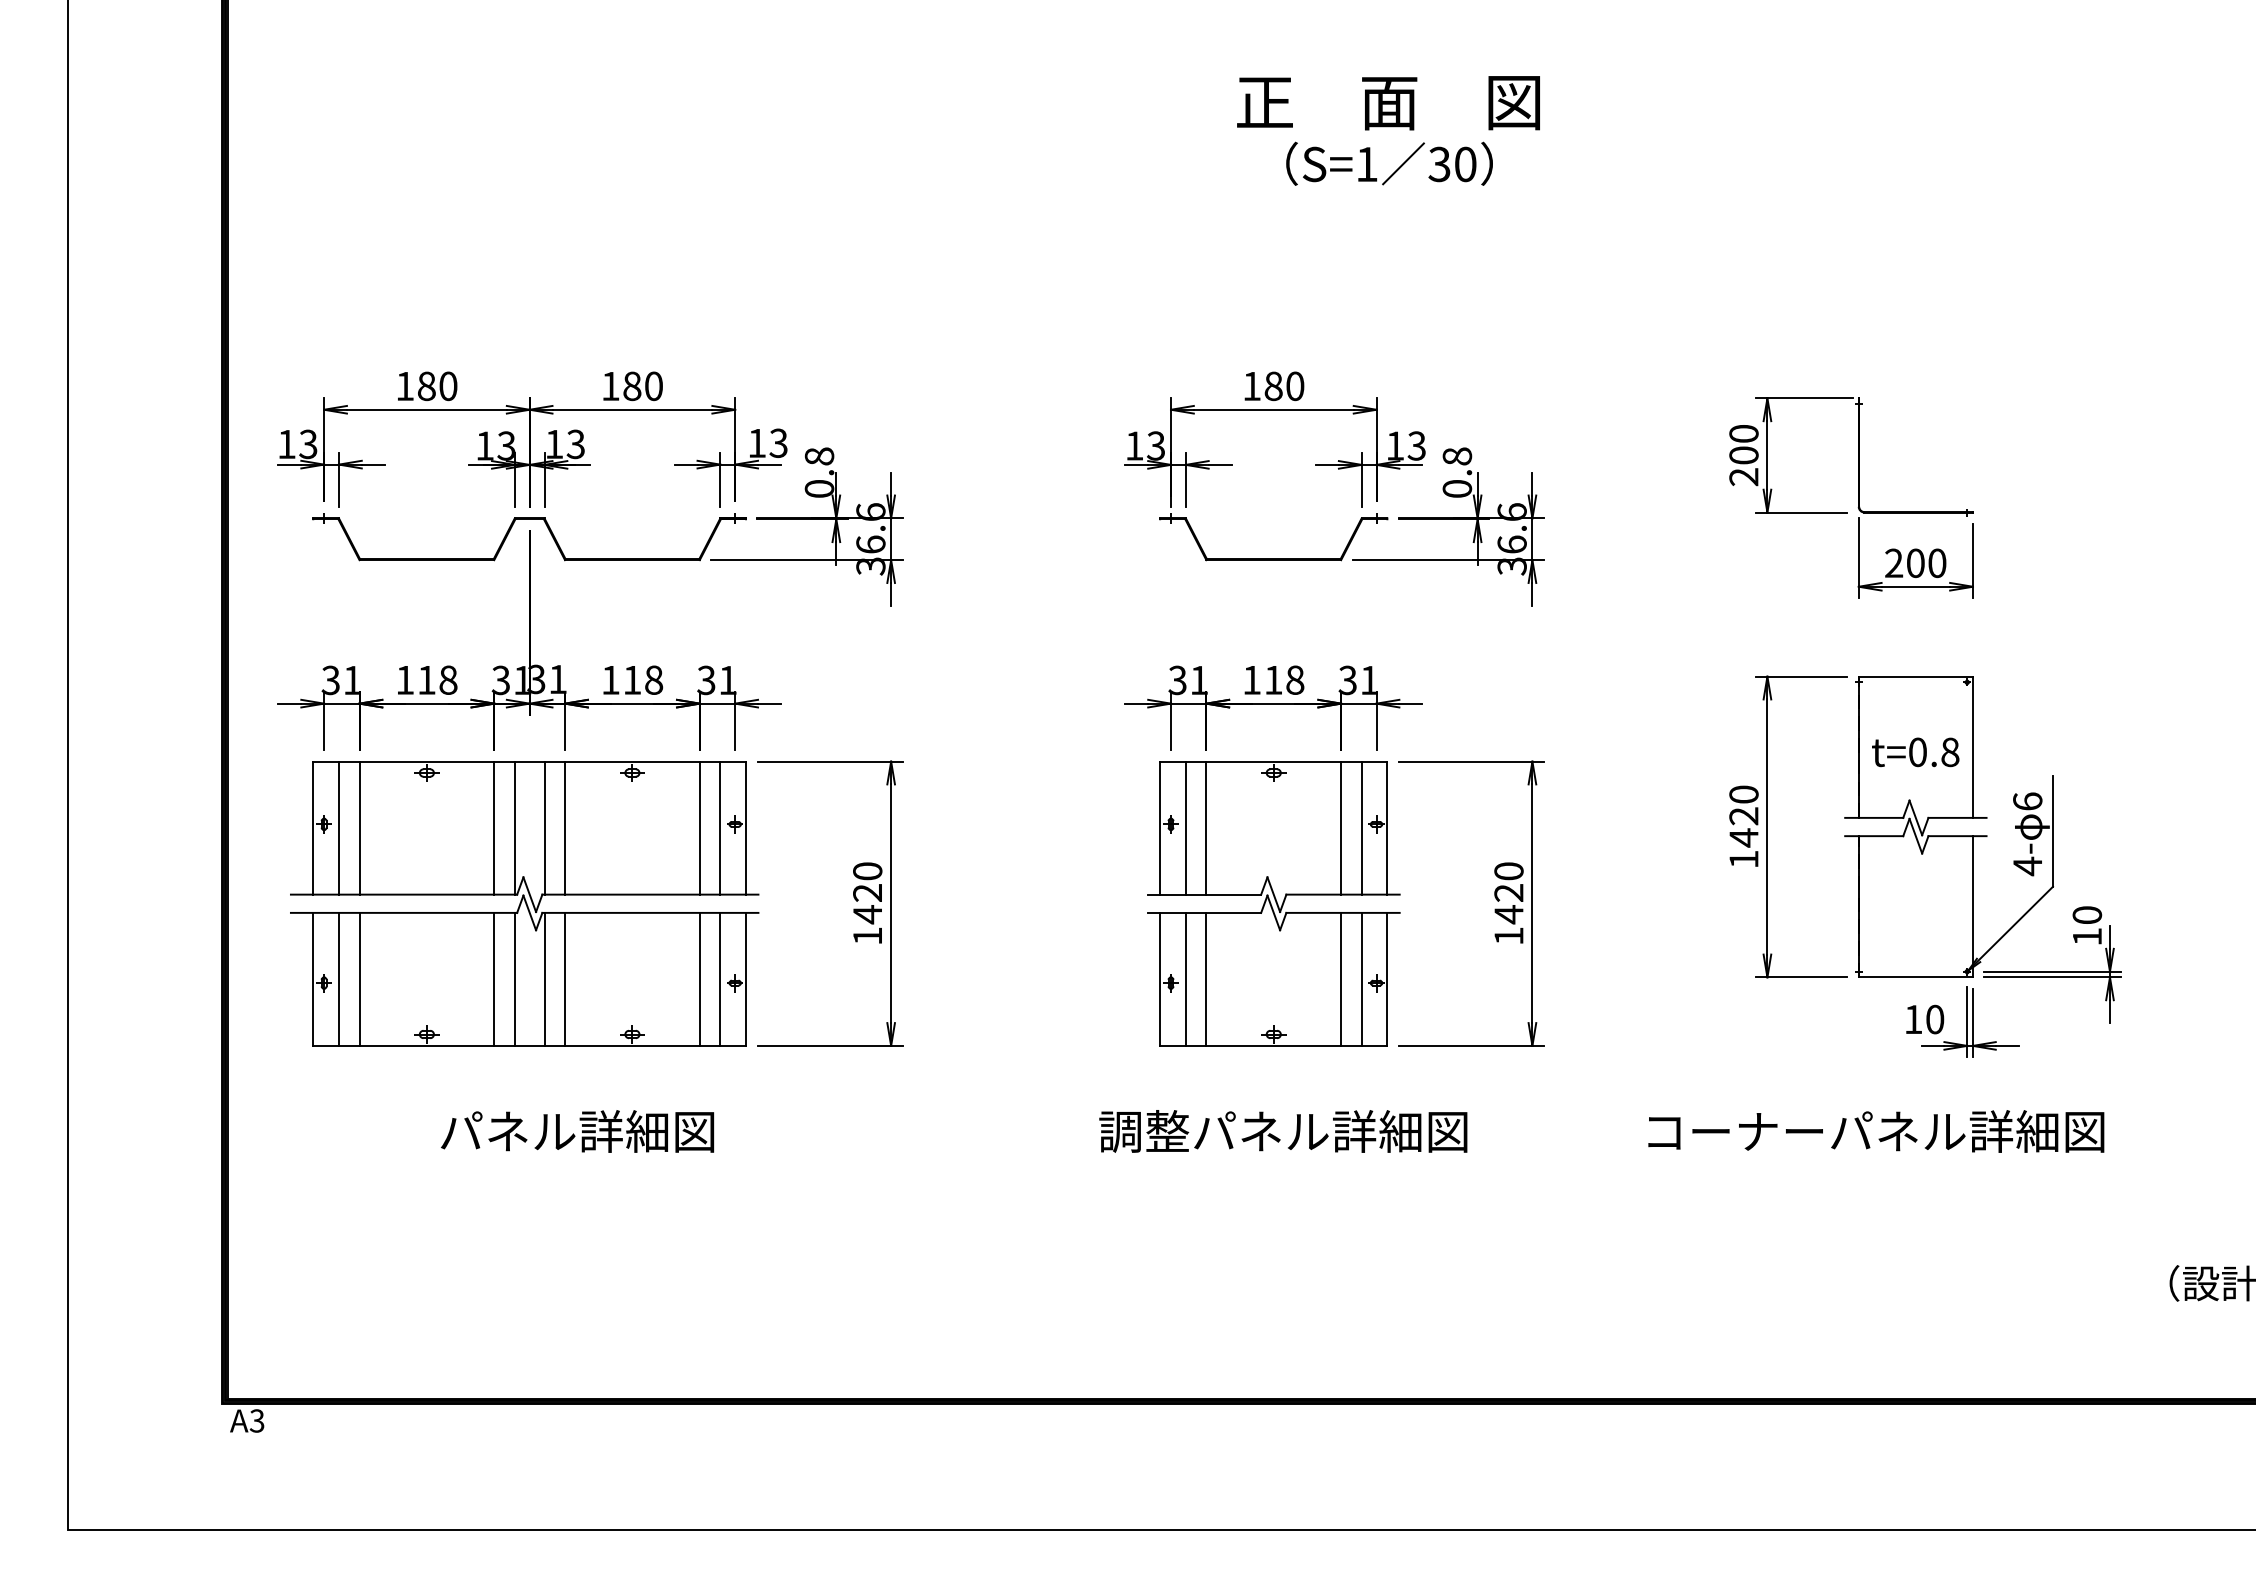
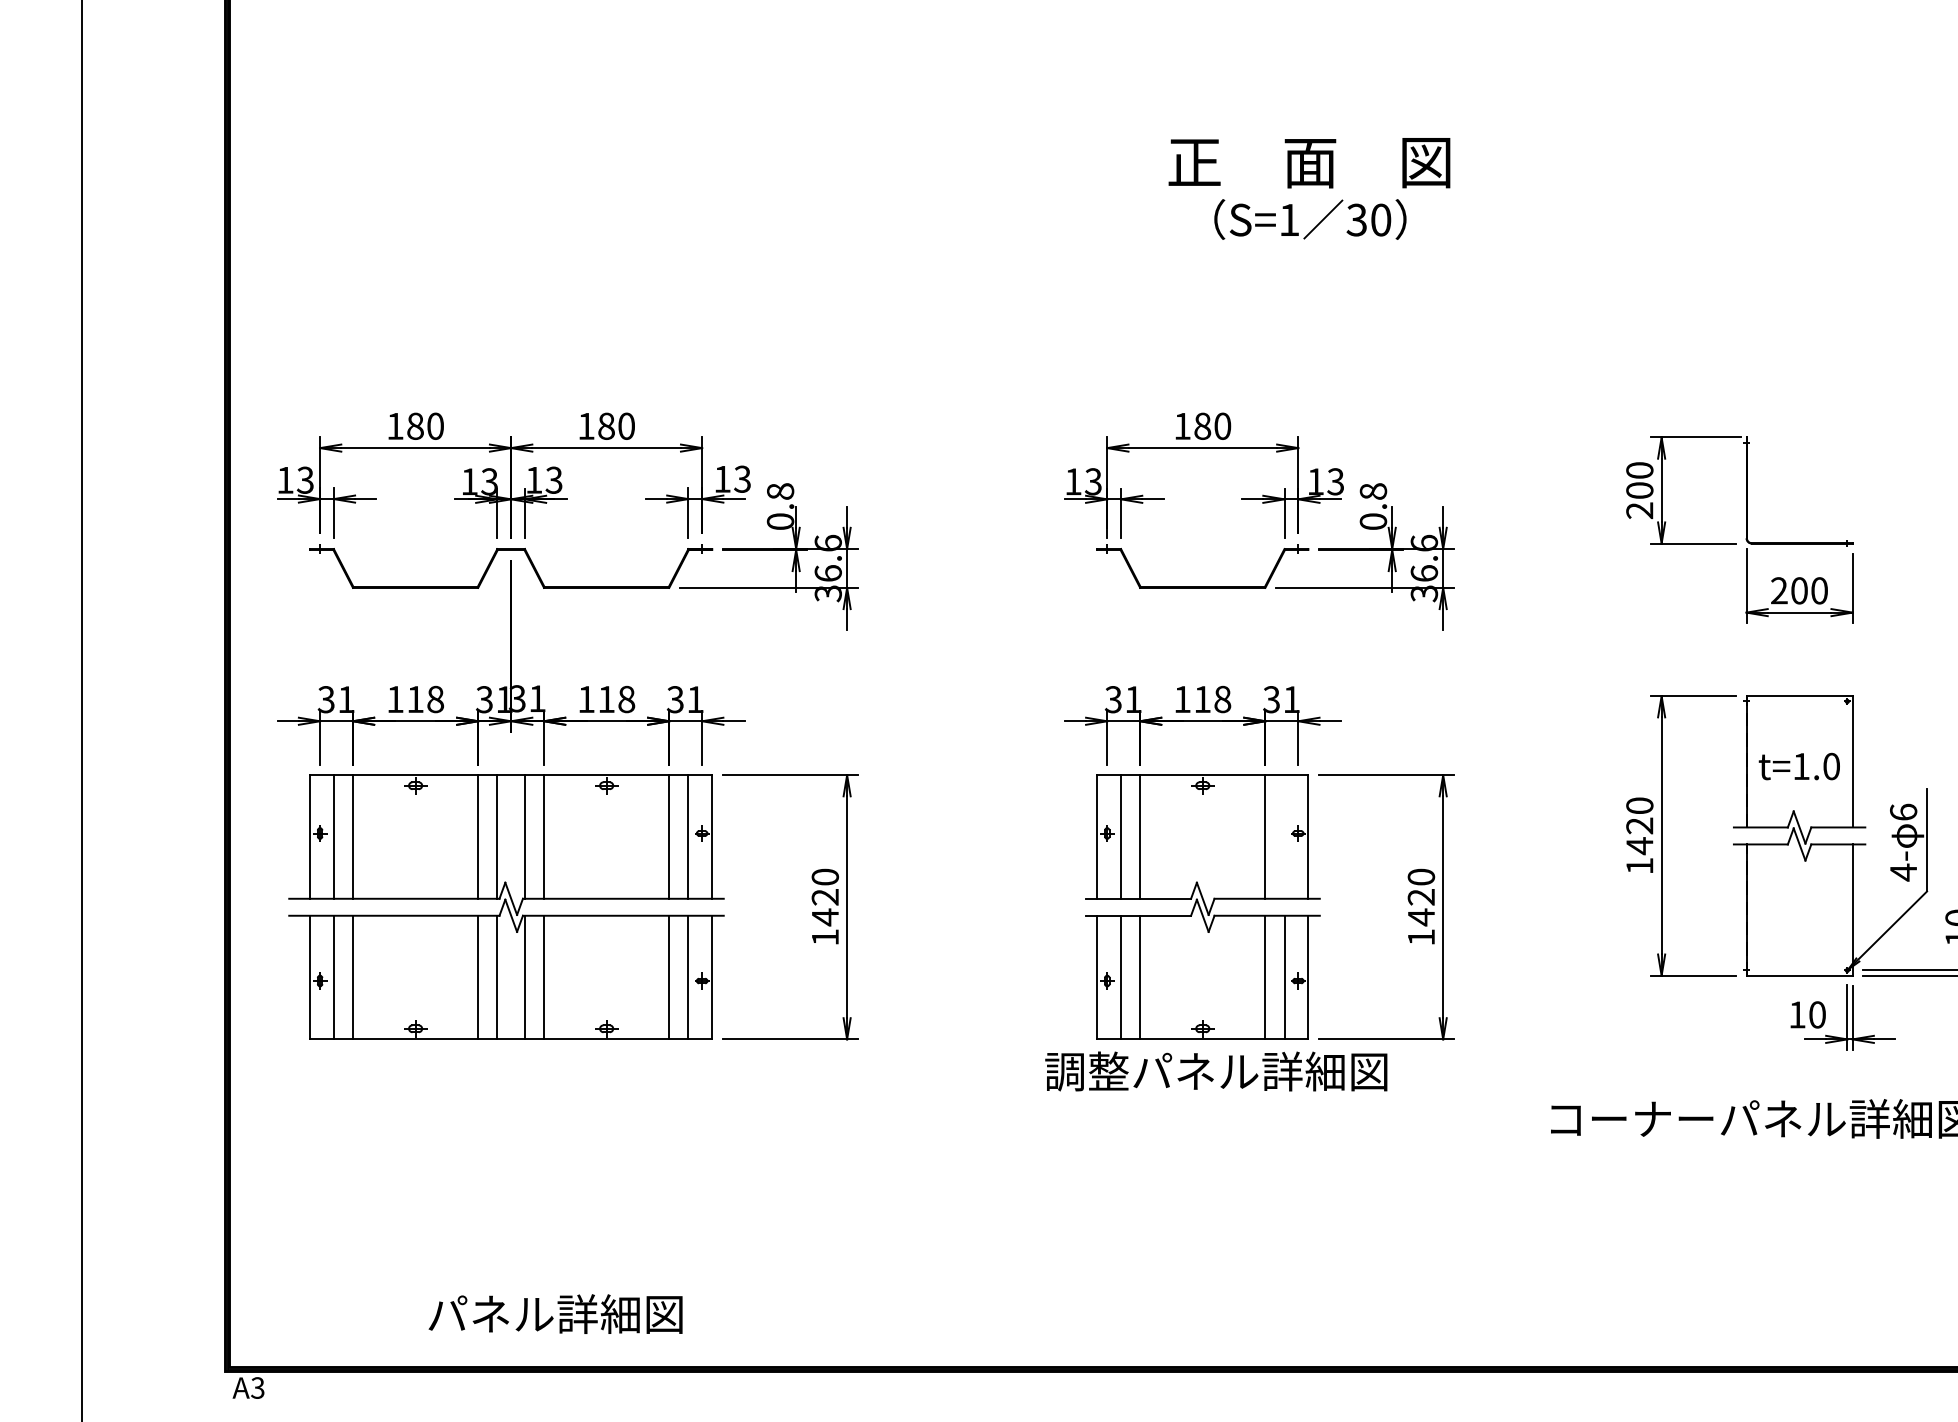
text: (1934, 752) -> (1816, 766), t=0.8 -> t=1.0
line: (1361, 827) -> (1284, 836), removed
text: (577, 1131) -> (555, 1314), moved
text: (1283, 1131) -> (1216, 1071), moved

